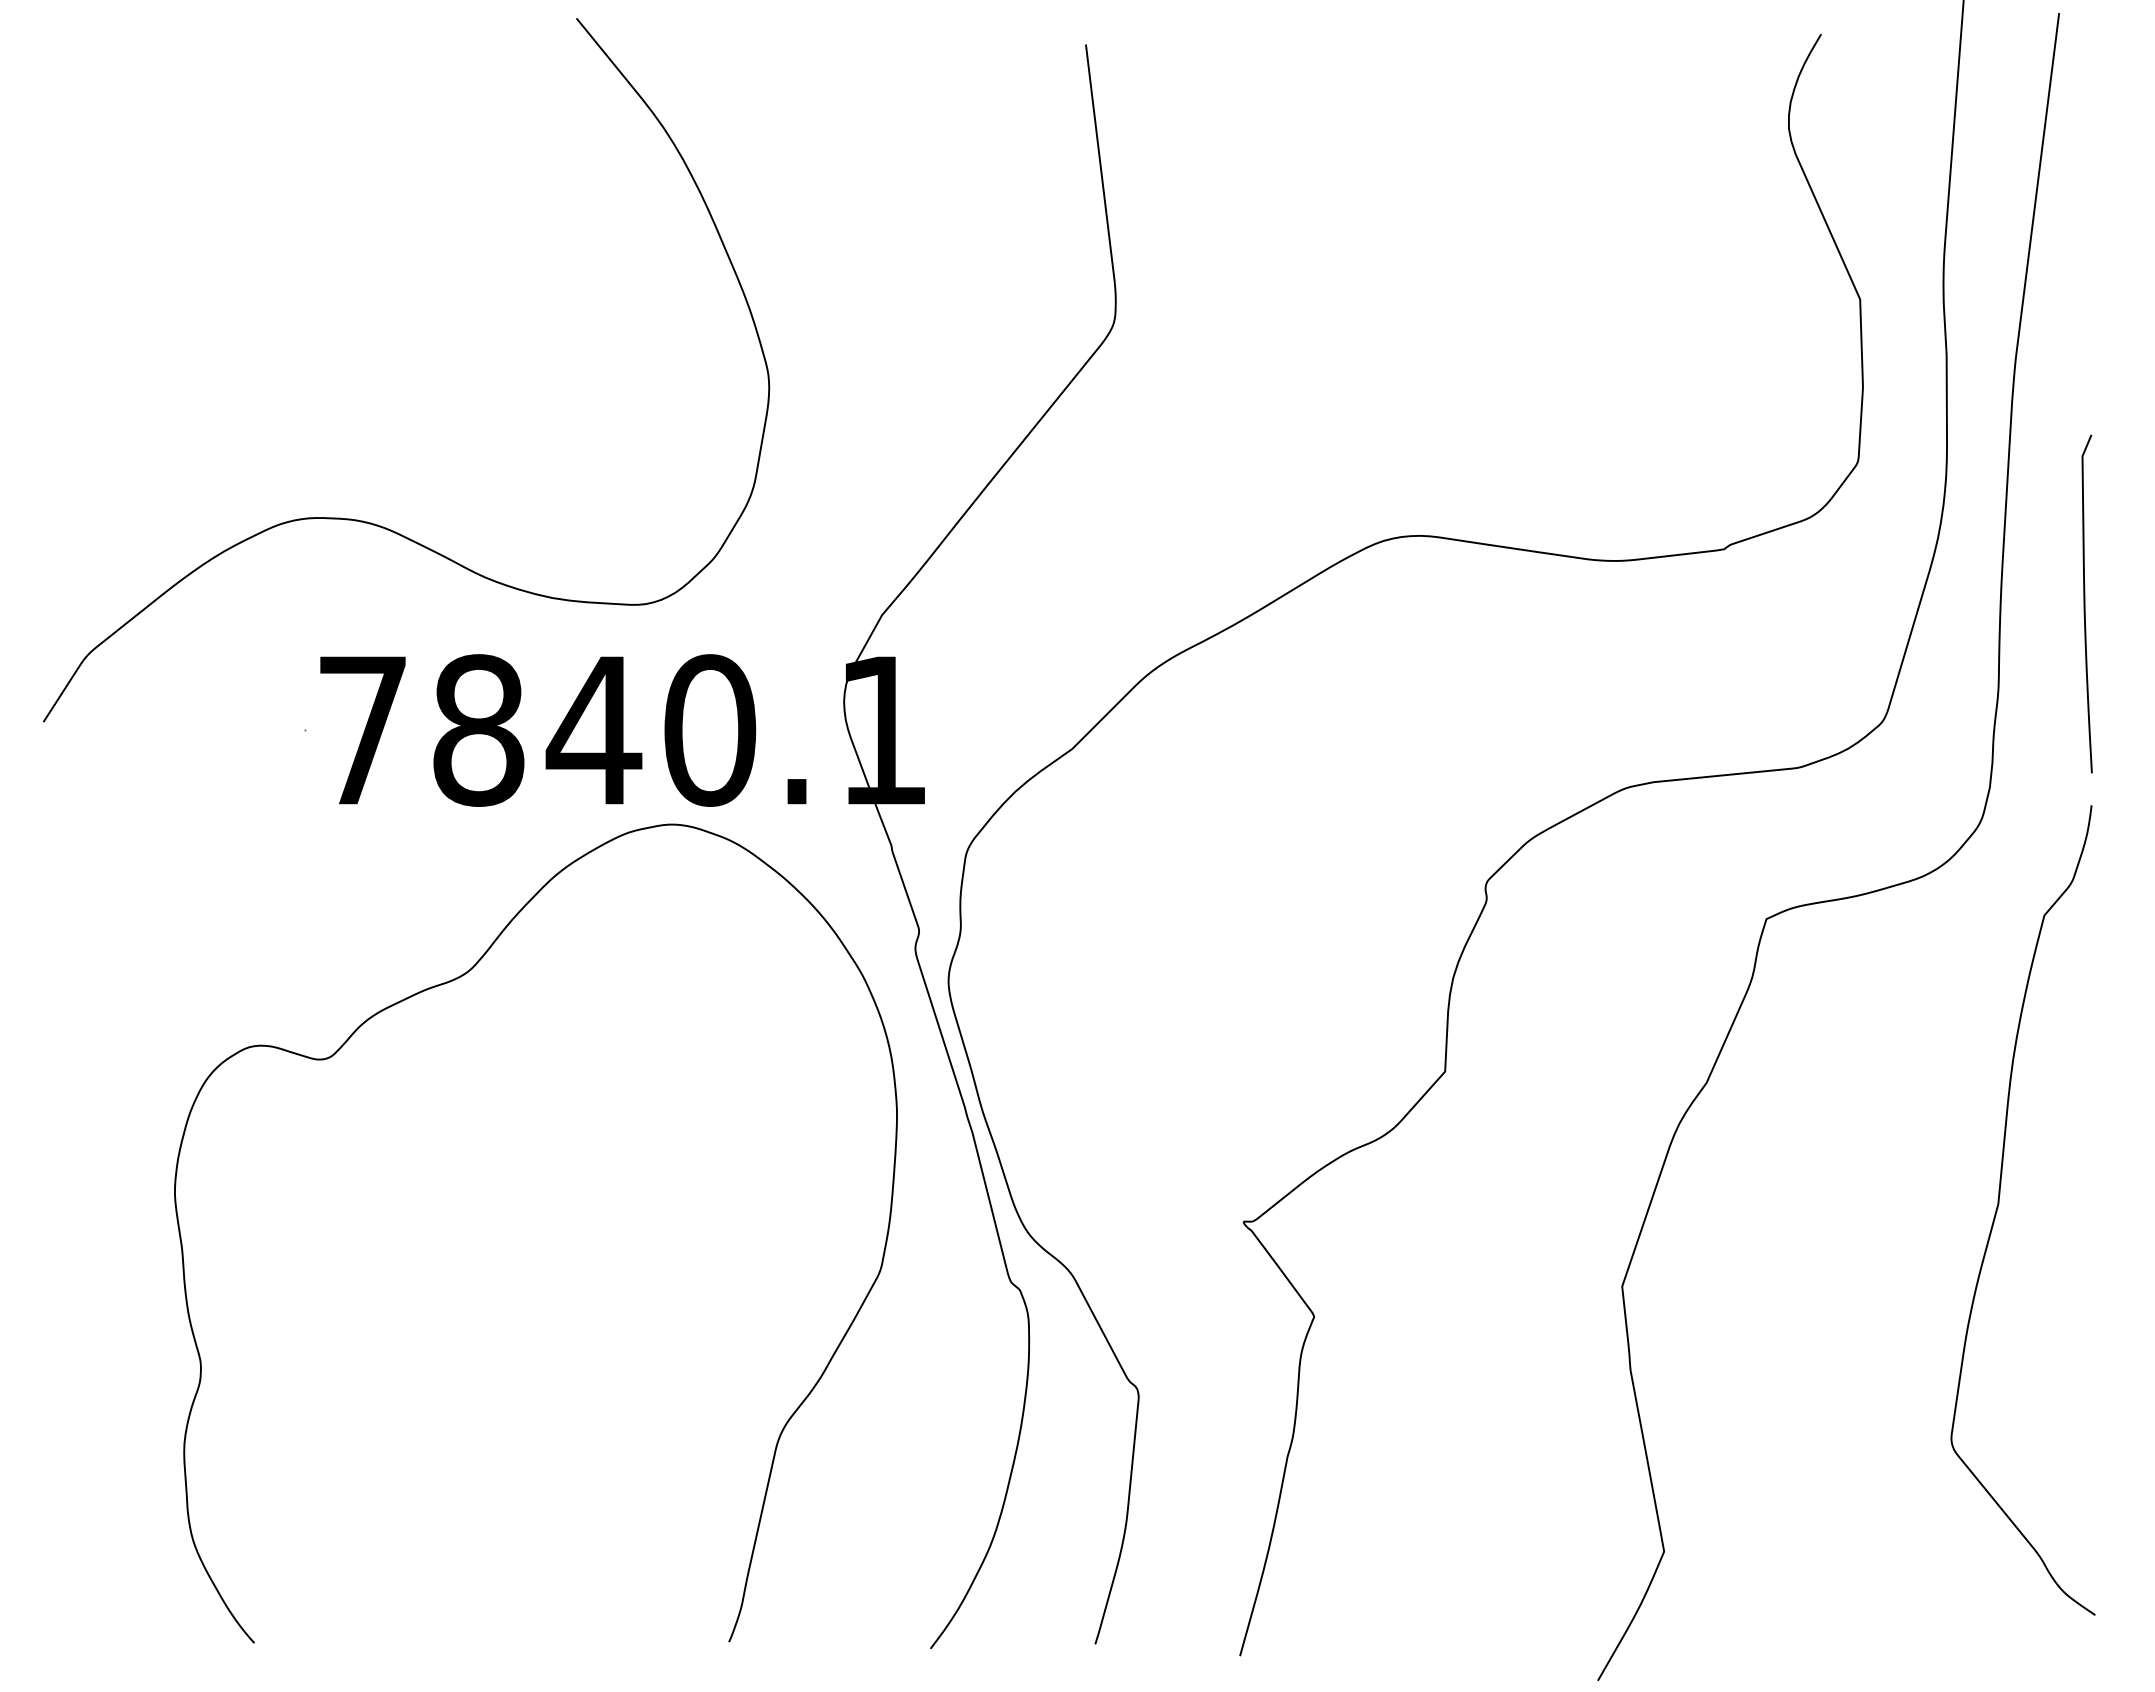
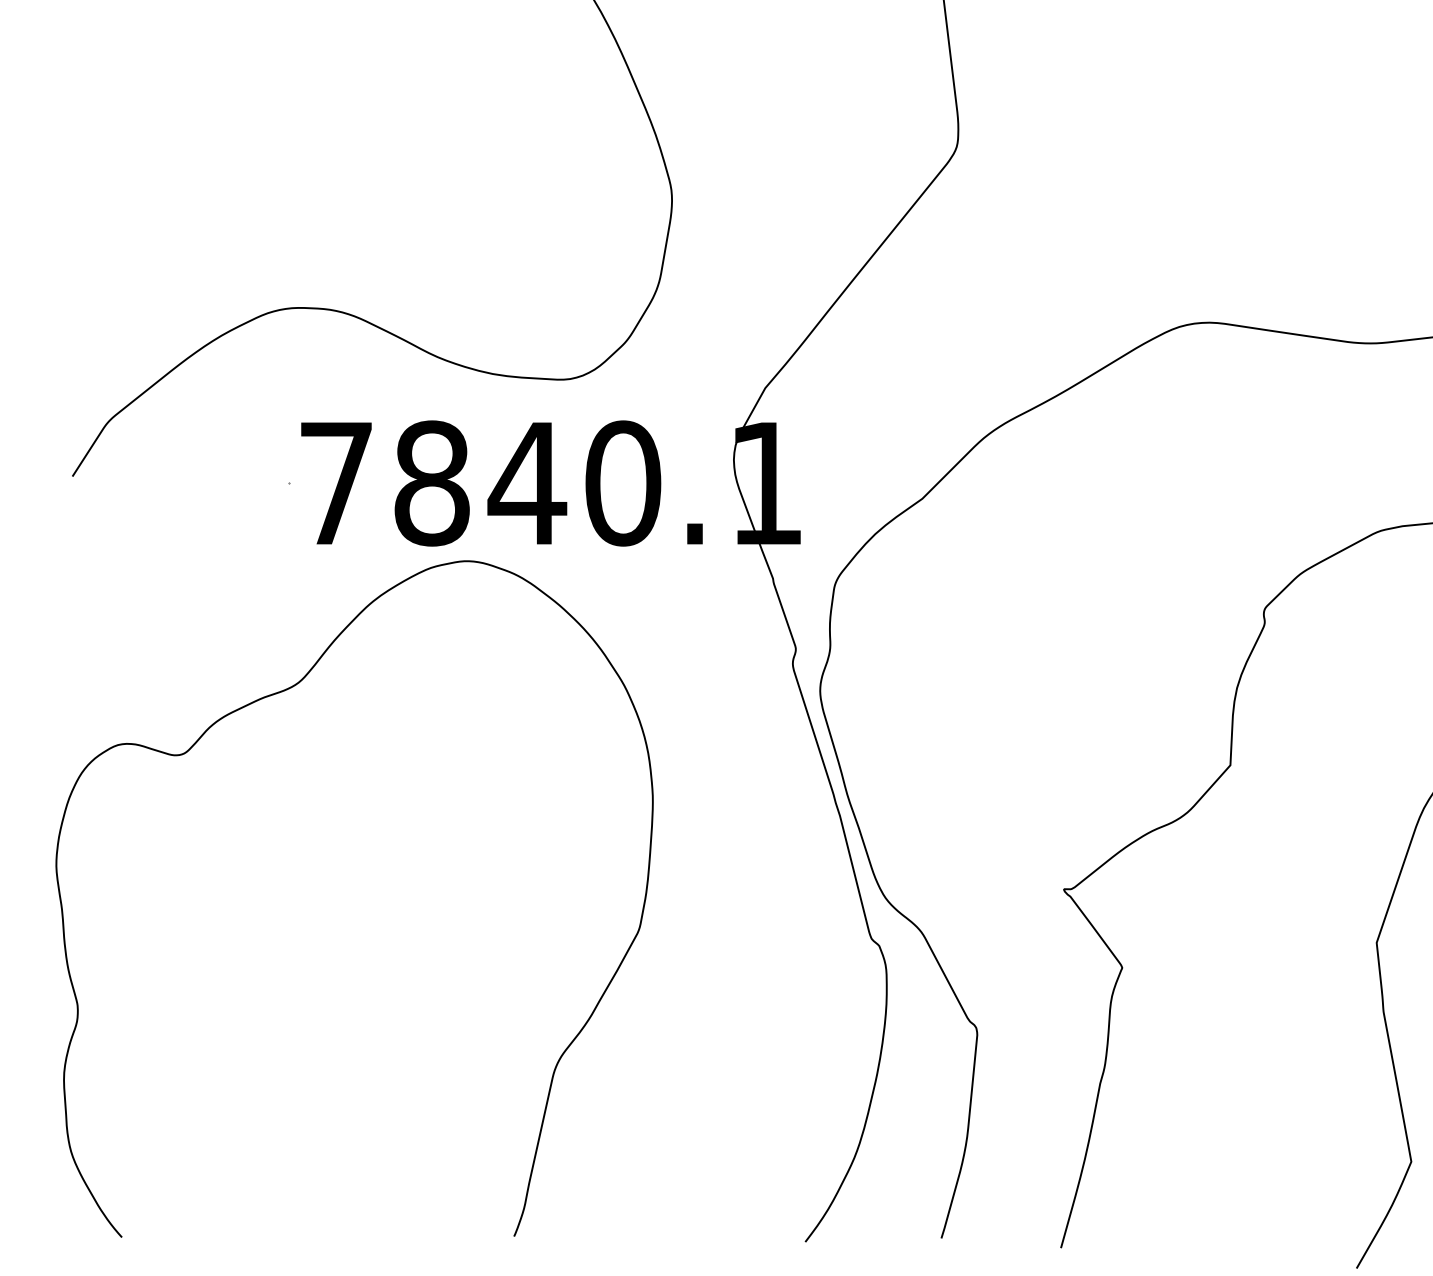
curve: (450, 982) -> (284, 691), moved

